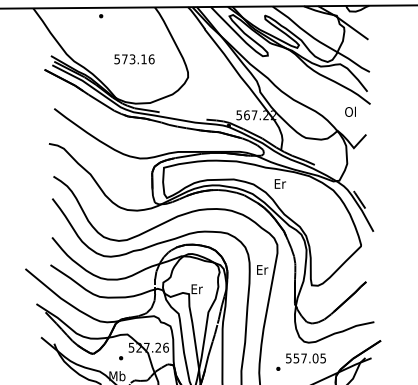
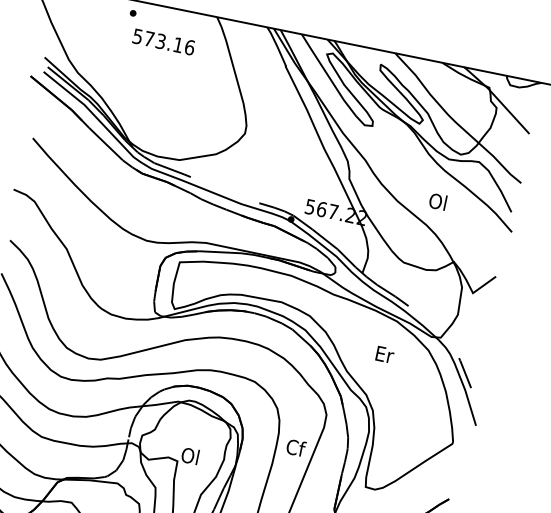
text: (134, 59) -> (163, 42), moved
text: (350, 111) -> (438, 201), moved
text: (279, 183) -> (383, 353), moved
text: (262, 269) -> (296, 447), Er -> Cf
text: (196, 289) -> (190, 456), Er -> Ol

